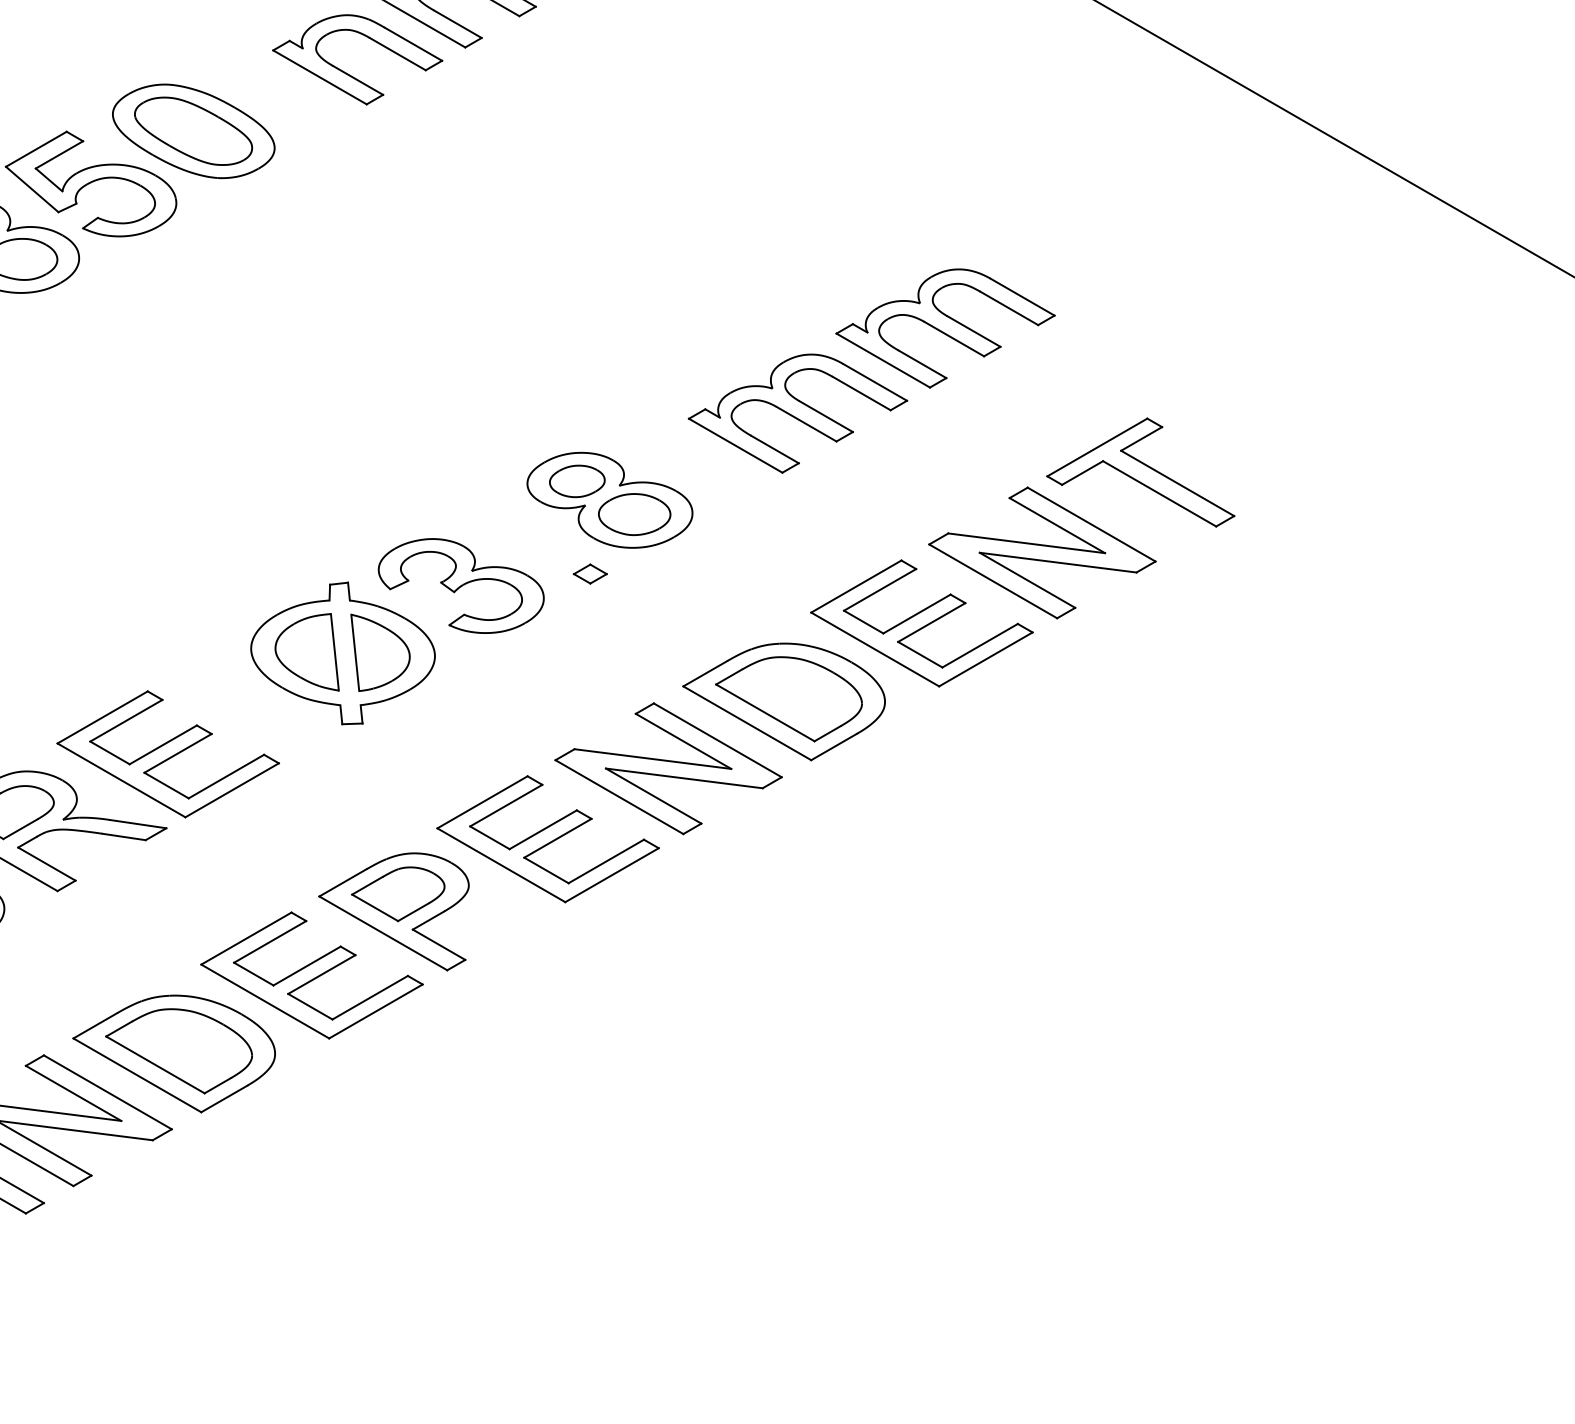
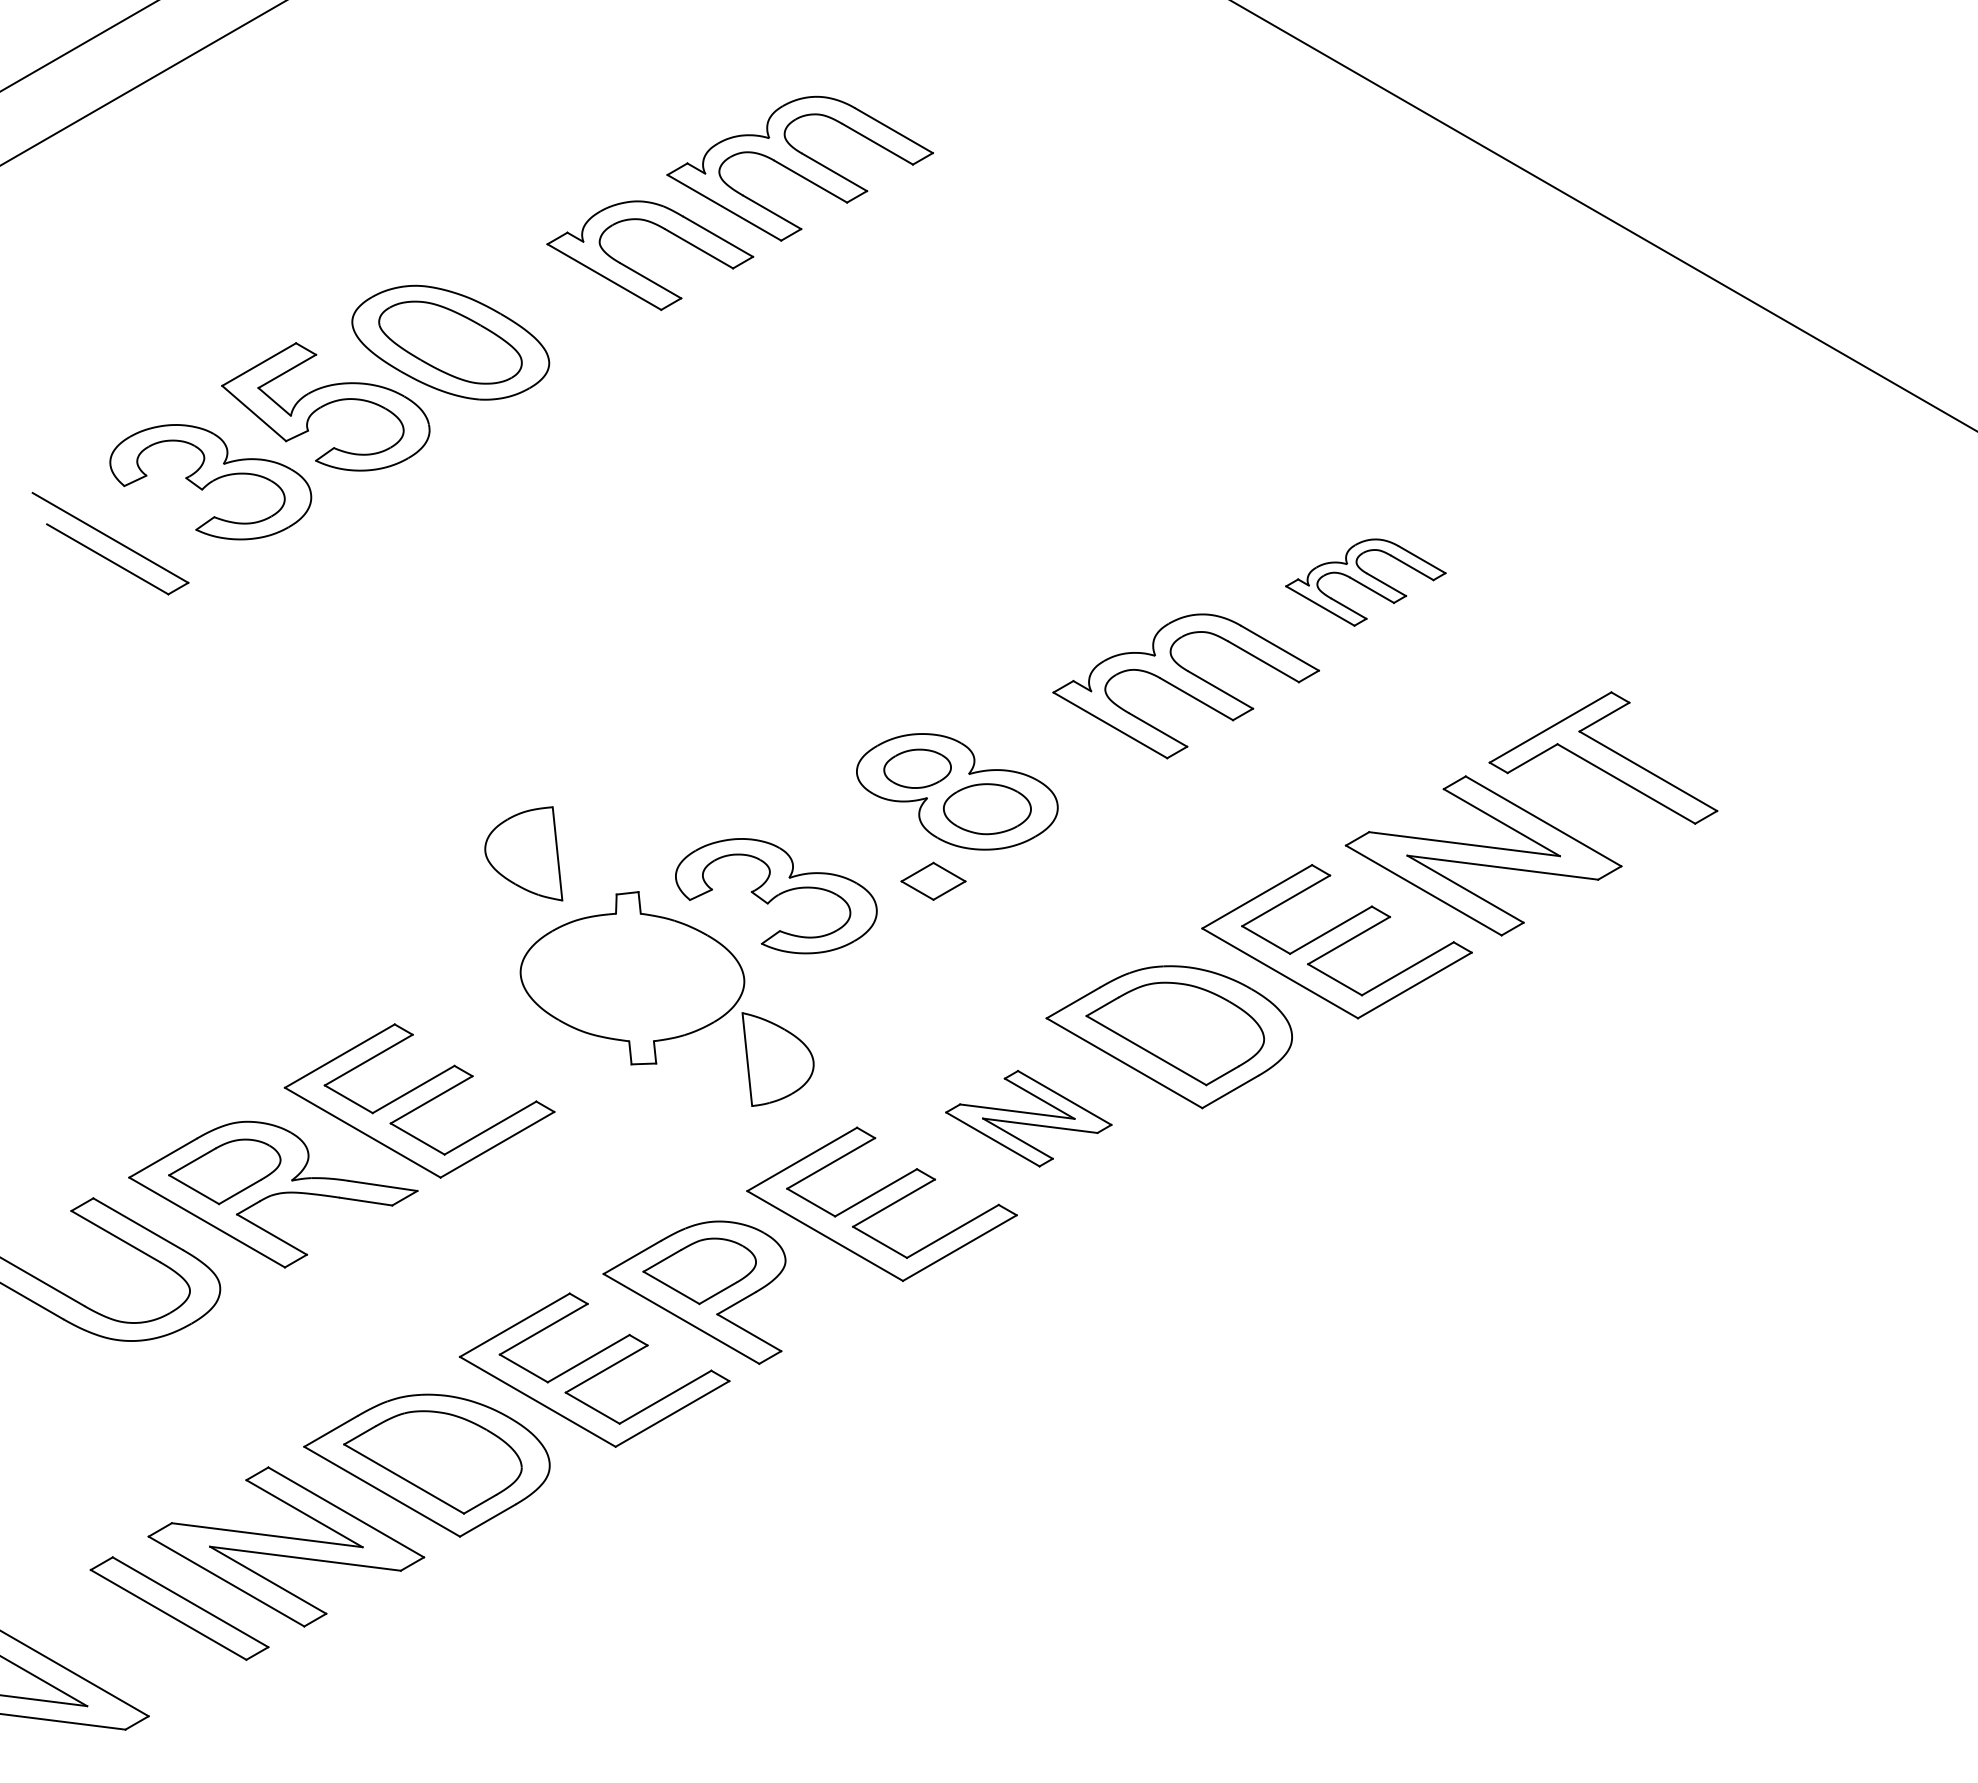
part: (945, 328) -> (1365, 582), size x0.6
part: (590, 573) -> (933, 881), size x1.6
part: (306, 652) -> (523, 853), moved
part: (380, 652) -> (777, 1059), moved
part: (668, 768) -> (1028, 1118), size x0.6

